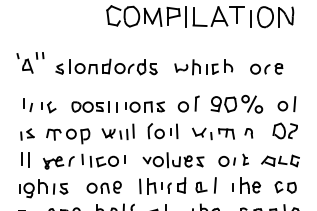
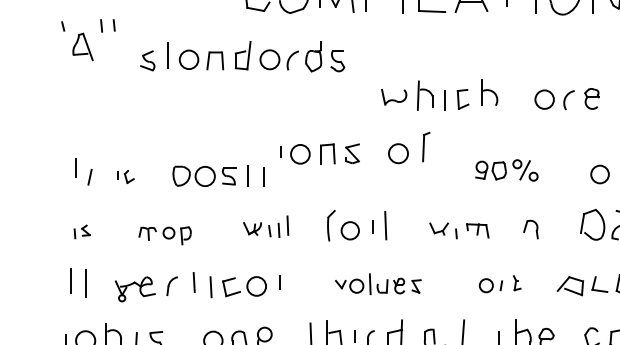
part: (30, 62) -> (88, 39), moved
part: (106, 66) -> (242, 55), moved
part: (188, 103) -> (408, 146), moved
part: (236, 103) -> (505, 169), size x0.6
part: (144, 106) -> (319, 152), moved
part: (48, 107) -> (124, 177), size x0.6
part: (117, 131) -> (264, 225), size x0.7
part: (213, 133) -> (459, 229), size x0.7
part: (27, 134) -> (82, 231), size x0.6
part: (68, 136) -> (165, 235), size x0.6
part: (233, 159) -> (499, 282), size x0.7
part: (173, 160) -> (378, 284), size x0.7

